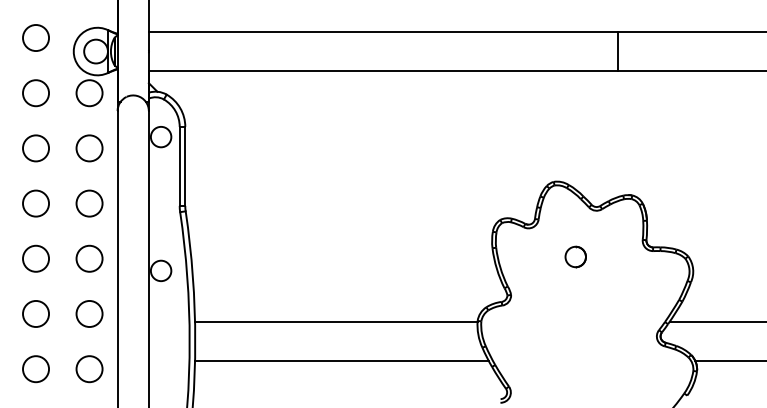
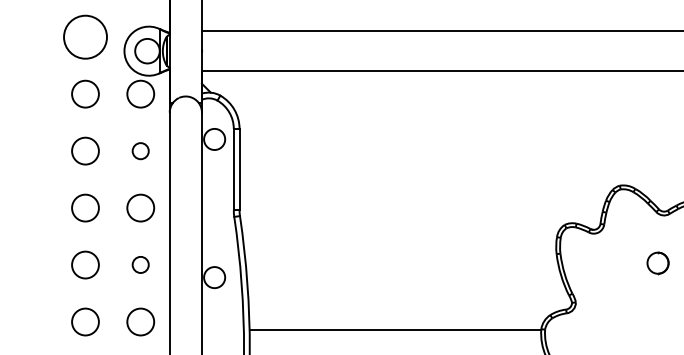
circle: (35, 37) -> (84, 36), size x1.6
circle: (89, 148) -> (140, 151), size x0.6
part: (575, 256) -> (657, 262), moved
circle: (89, 258) -> (140, 264), size x0.6

